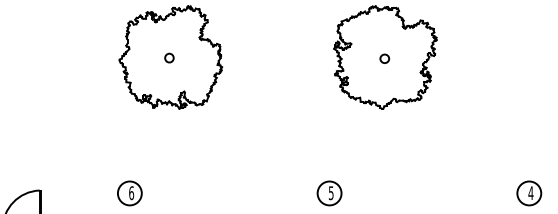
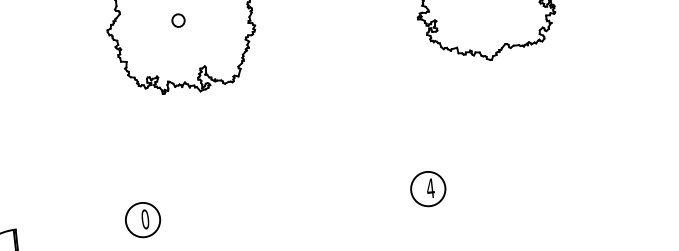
text: (131, 192) -> (145, 218), 6 -> 0
text: (330, 193) -> (429, 189), 5 -> 4

